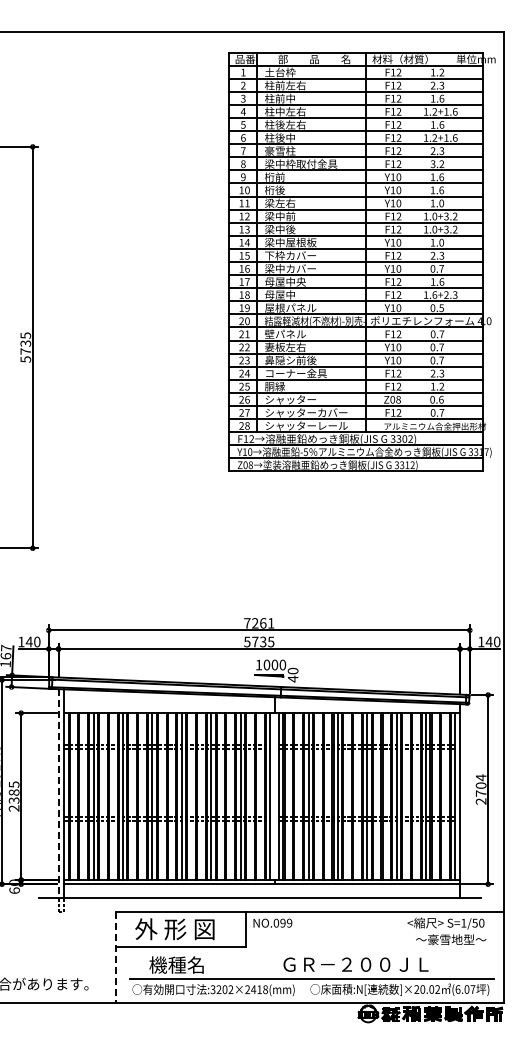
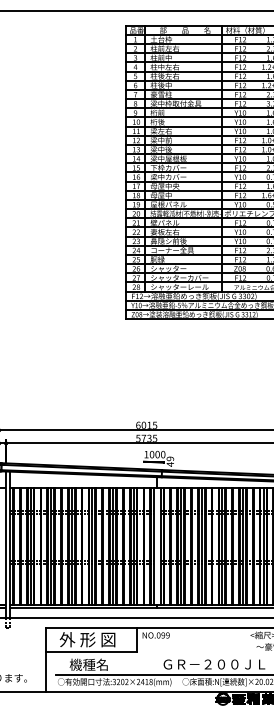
text: (259, 623) -> (146, 425), 7261 -> 6015
text: (293, 671) -> (170, 459), 40 -> 49
line: (58, 793) -> (6, 544), dashed -> solid
line: (116, 958) -> (46, 660), dashed -> solid

